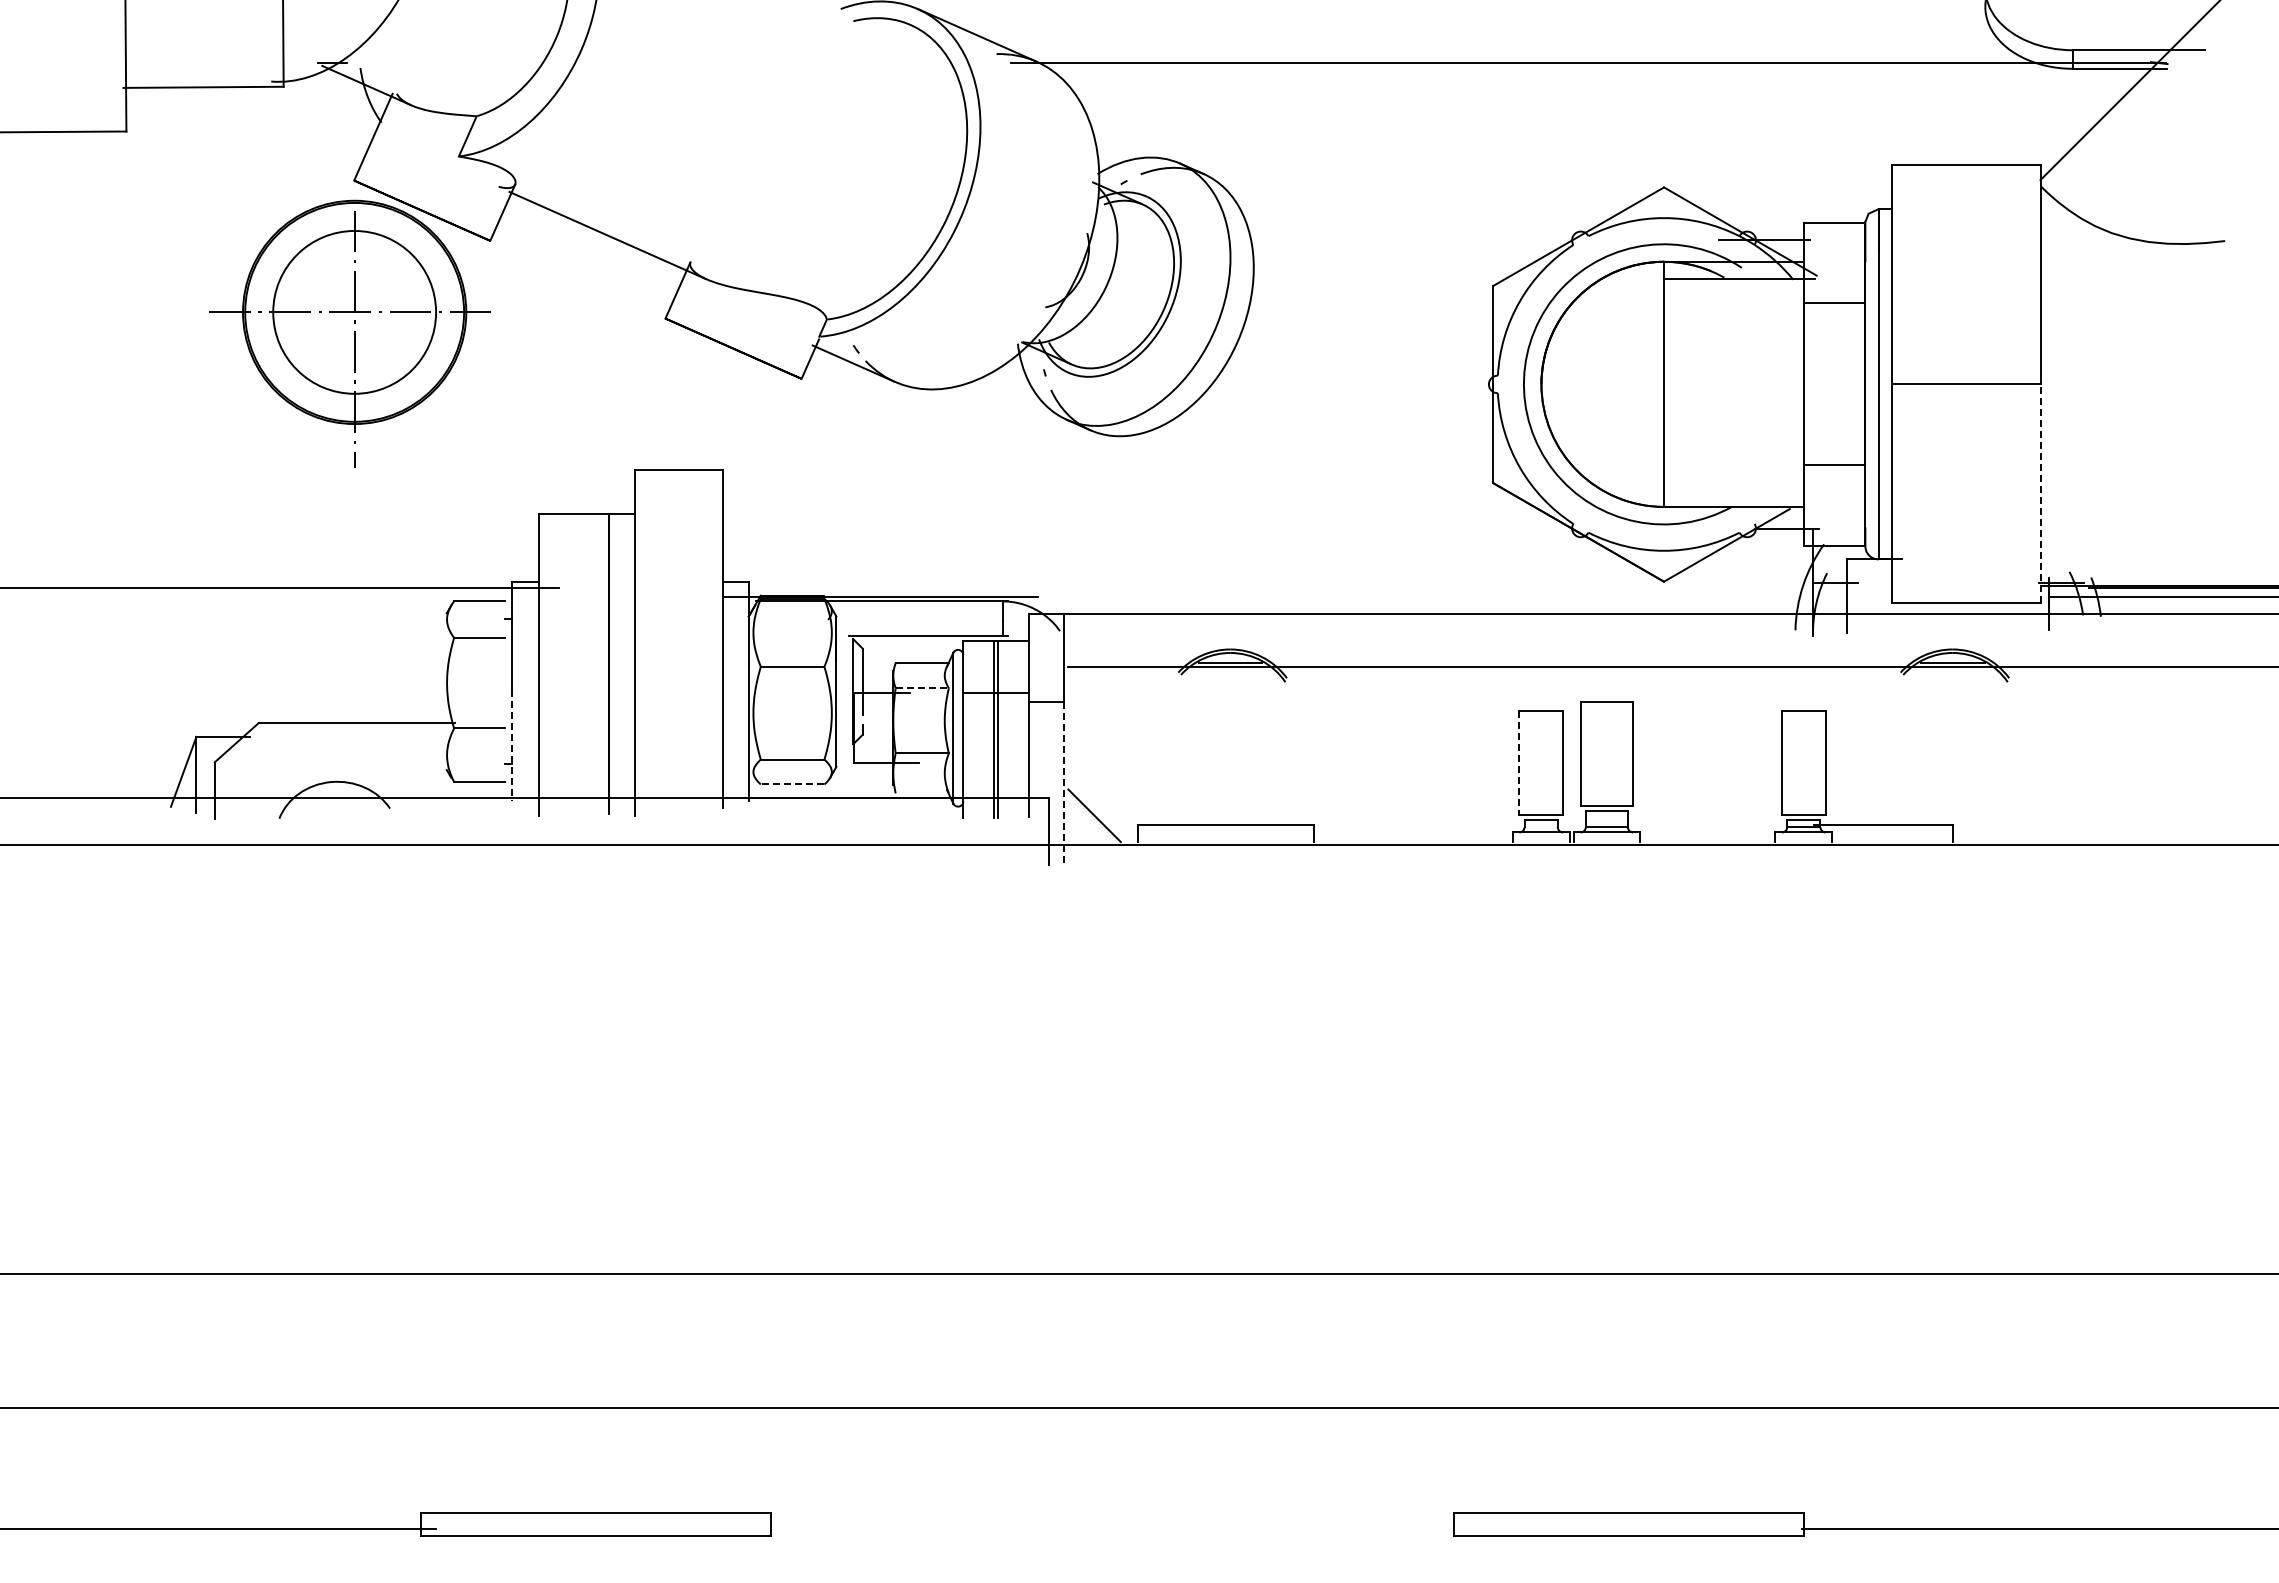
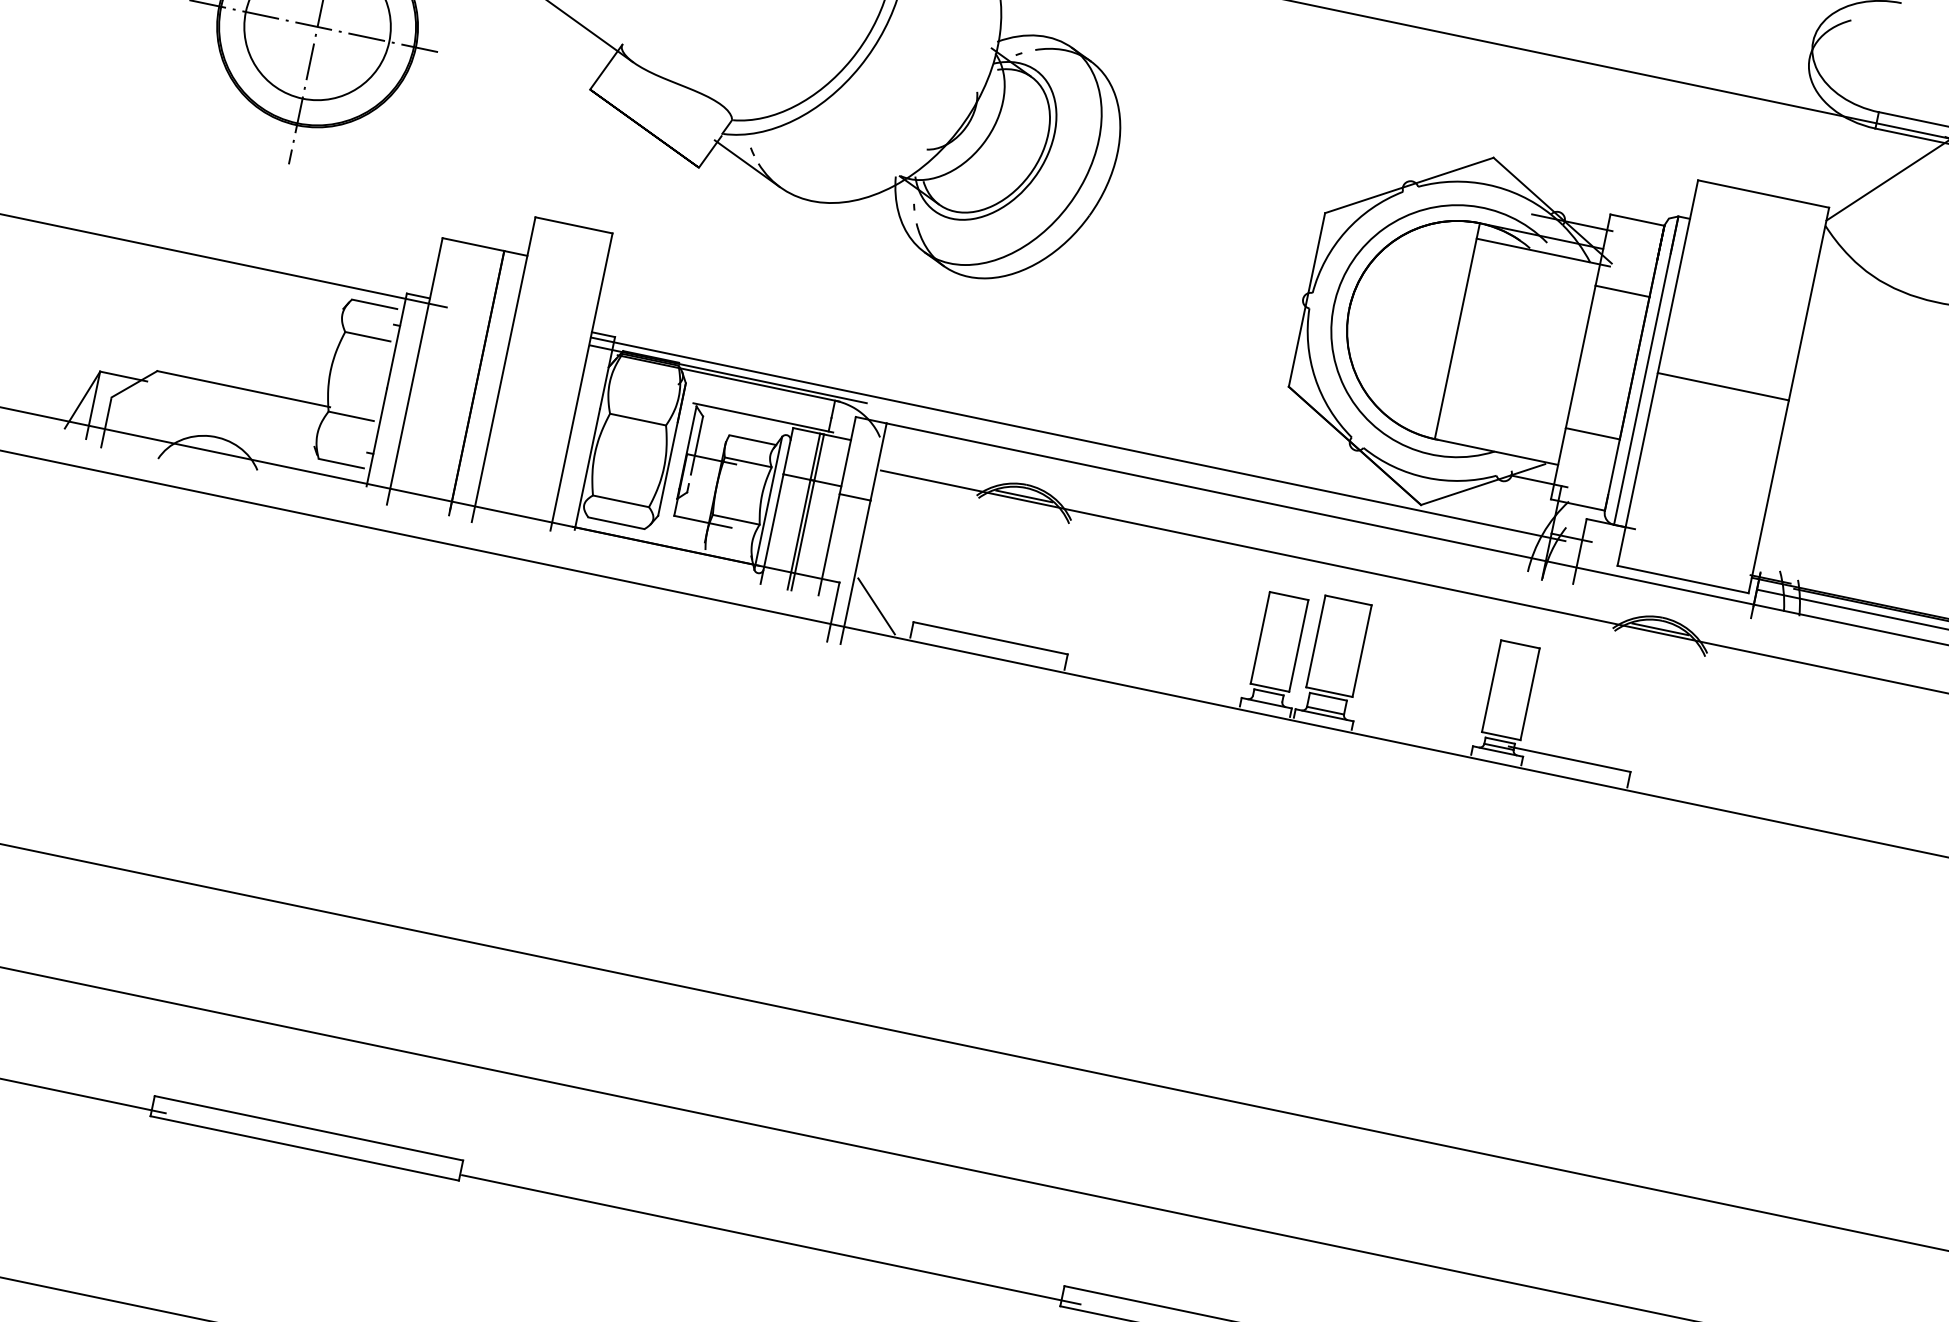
line: (2040, 493) -> (1768, 496), dashed -> solid
line: (1275, 588) -> (1077, 439), added
line: (922, 688) -> (748, 462), dashed -> solid
line: (512, 745) -> (376, 437), dashed -> solid
line: (1519, 763) -> (1260, 638), dashed -> solid
line: (1064, 783) -> (856, 572), dashed -> solid
line: (792, 784) -> (616, 523), dashed -> solid
line: (1123, 1528) -> (770, 1239), added

